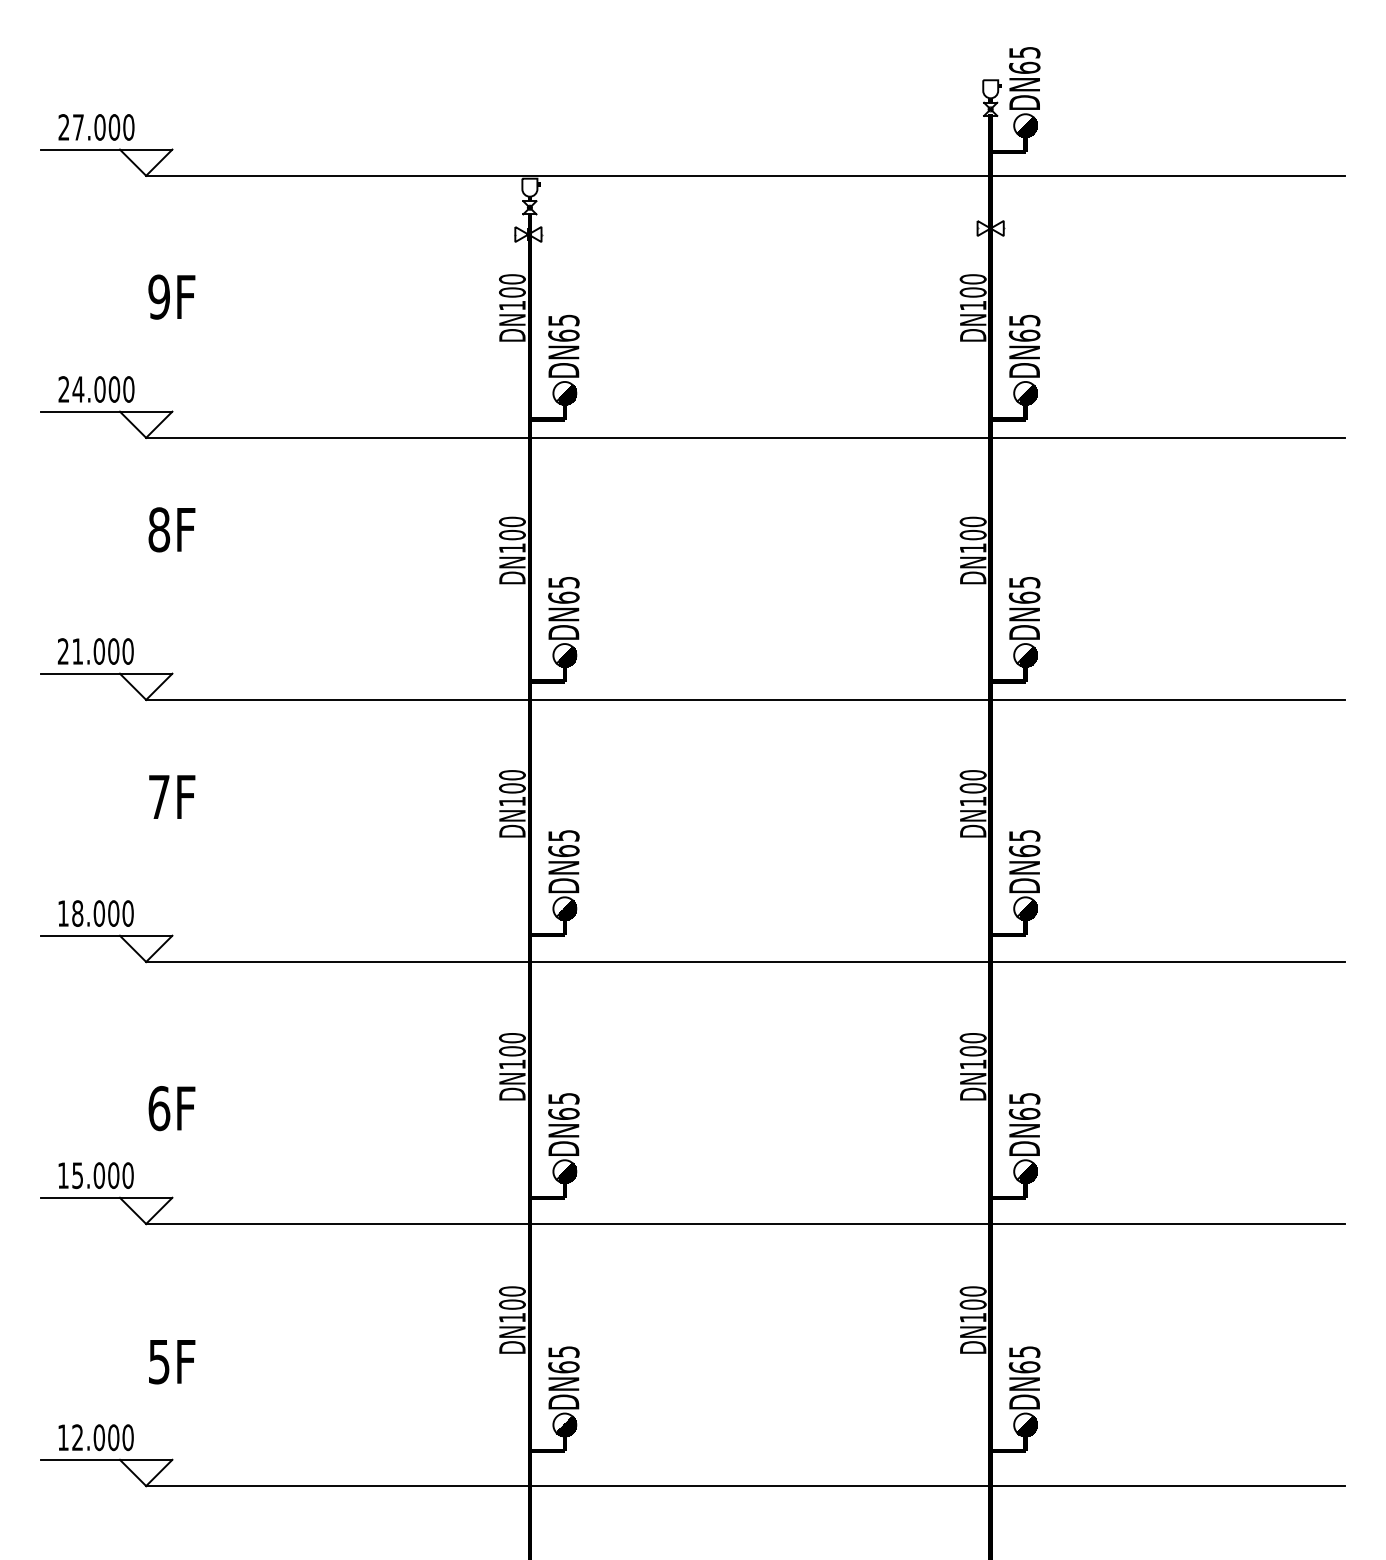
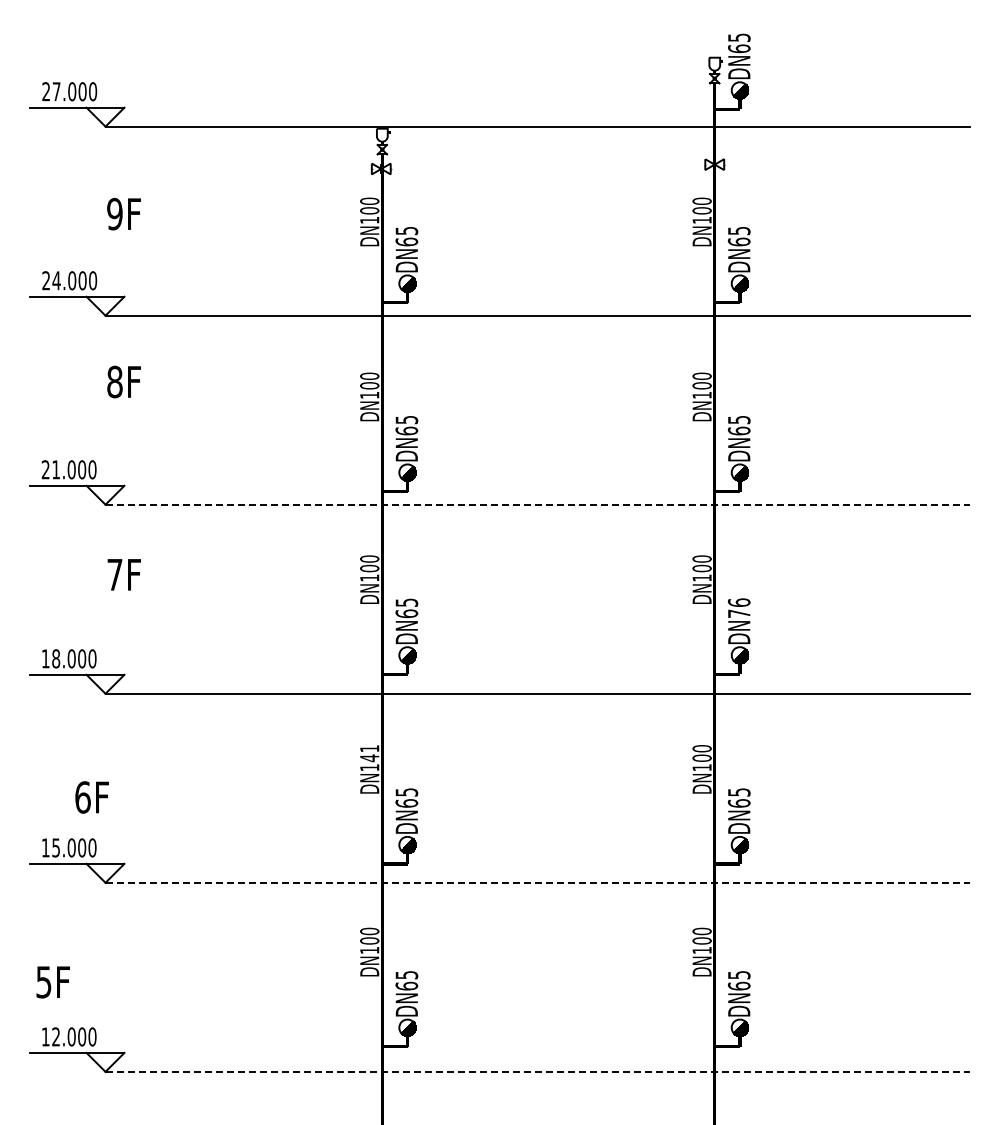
line: (746, 699) -> (538, 504), solid -> dashed
text: (1023, 843) -> (738, 608), DN65 -> DN76
text: (512, 1044) -> (369, 753), DN100 -> DN141
text: (171, 1108) -> (91, 797), moved
line: (746, 1223) -> (538, 882), solid -> dashed
text: (171, 1362) -> (52, 982), moved
line: (746, 1485) -> (538, 1071), solid -> dashed

